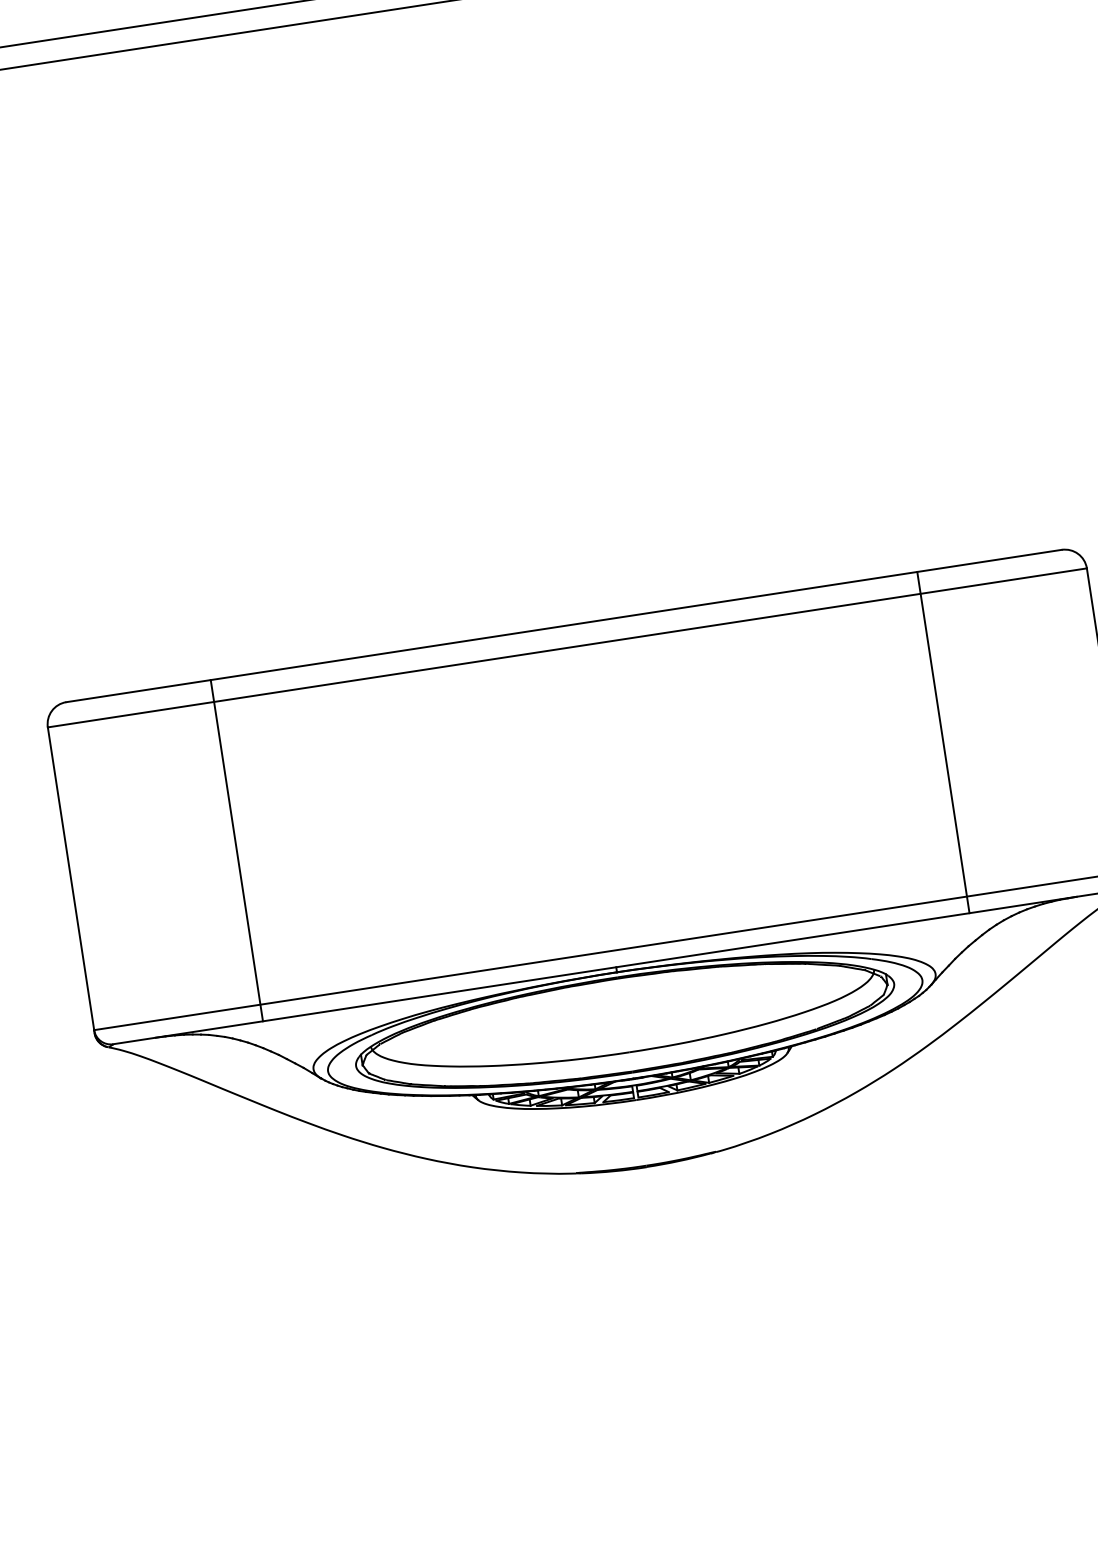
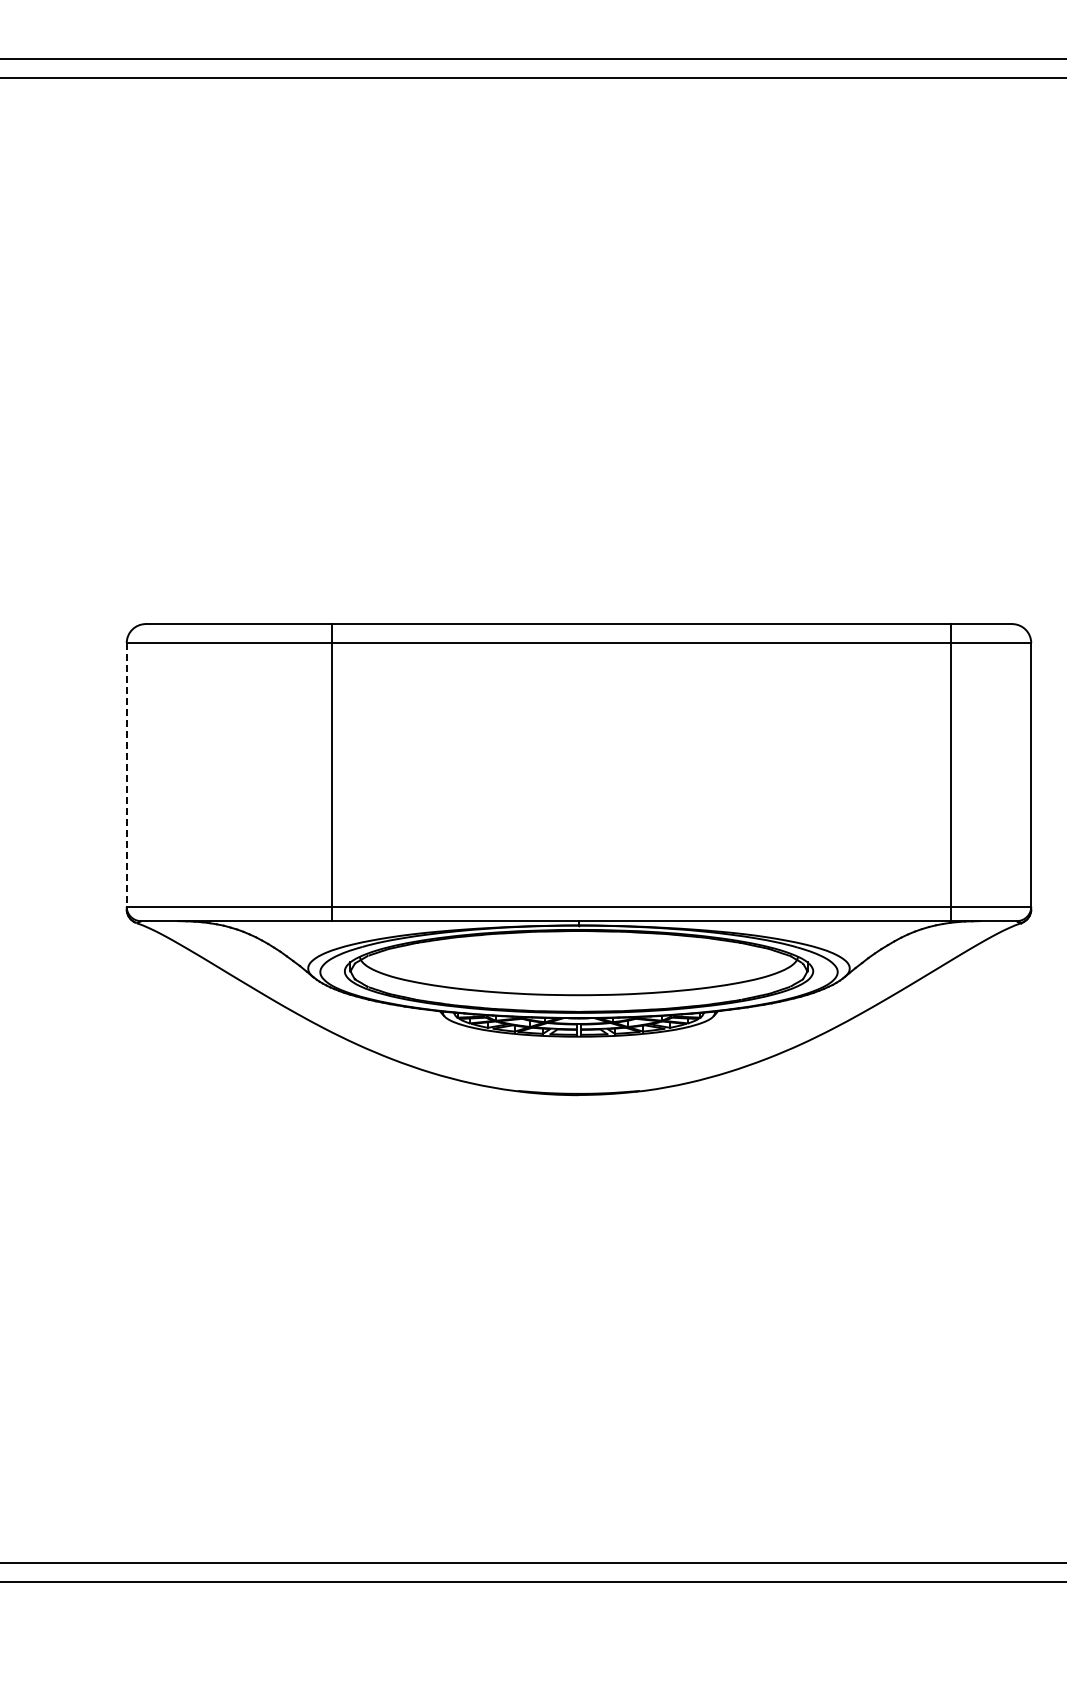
line: (943, 742) -> (950, 772), moved
line: (236, 850) -> (332, 772), moved
line: (70, 878) -> (126, 774), solid -> dashed

